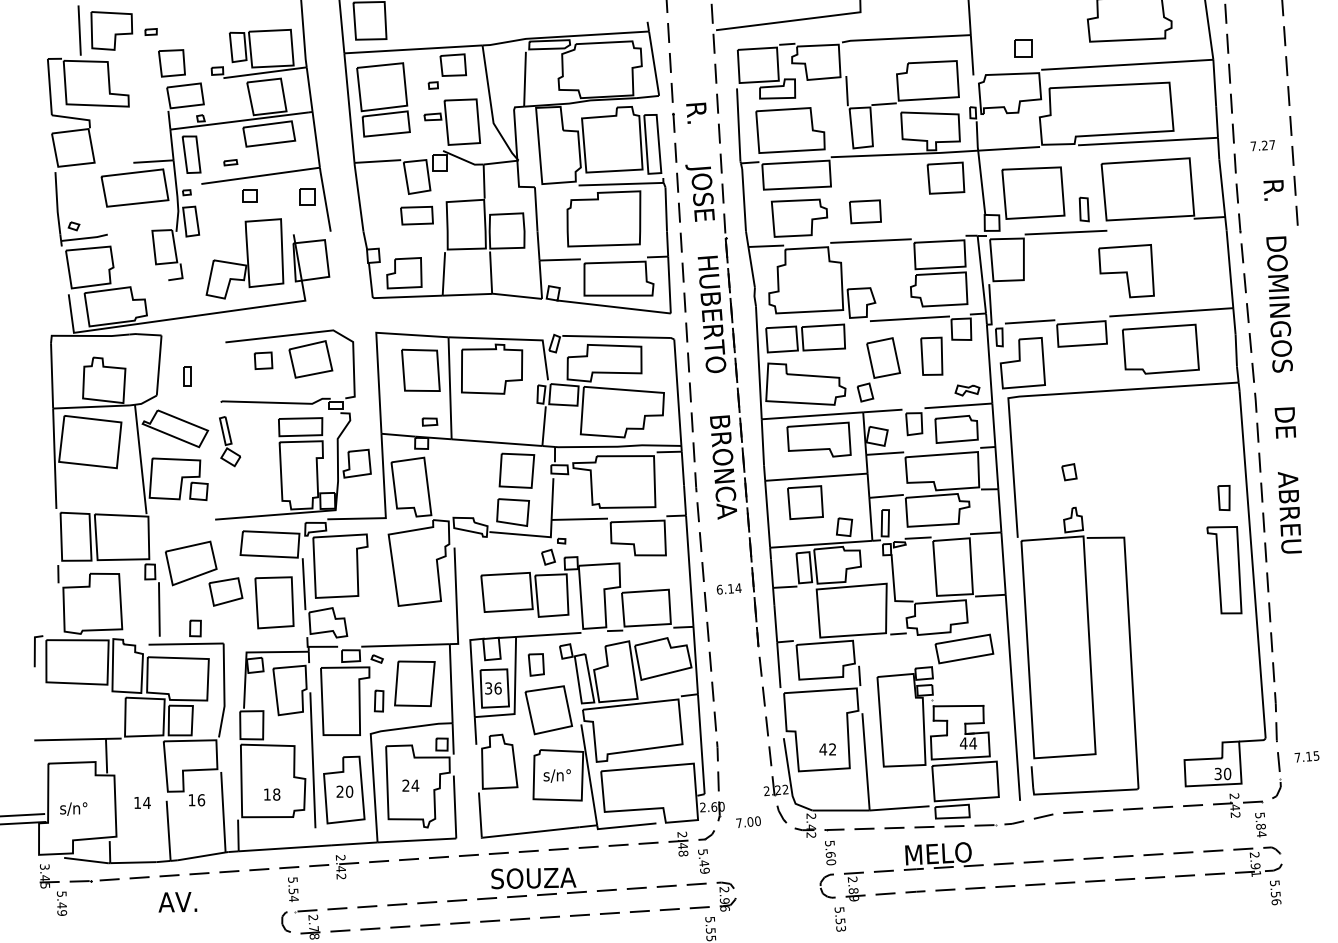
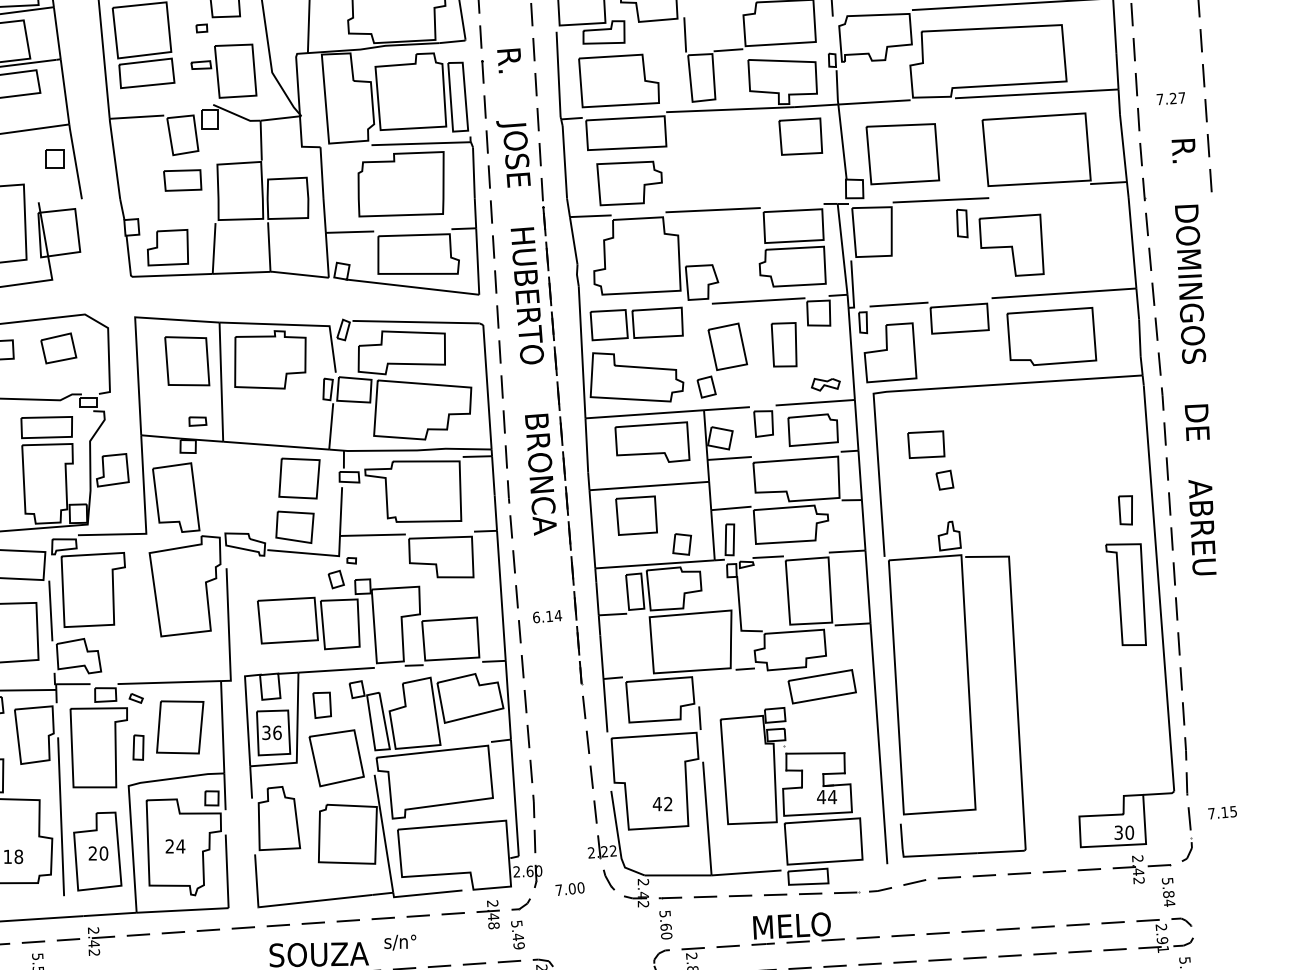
part: (1083, 209) -> (961, 223), moved
part: (865, 211) -> (926, 444), moved
part: (310, 359) -> (58, 348), size x0.7
text: (556, 775) -> (399, 942), moved

